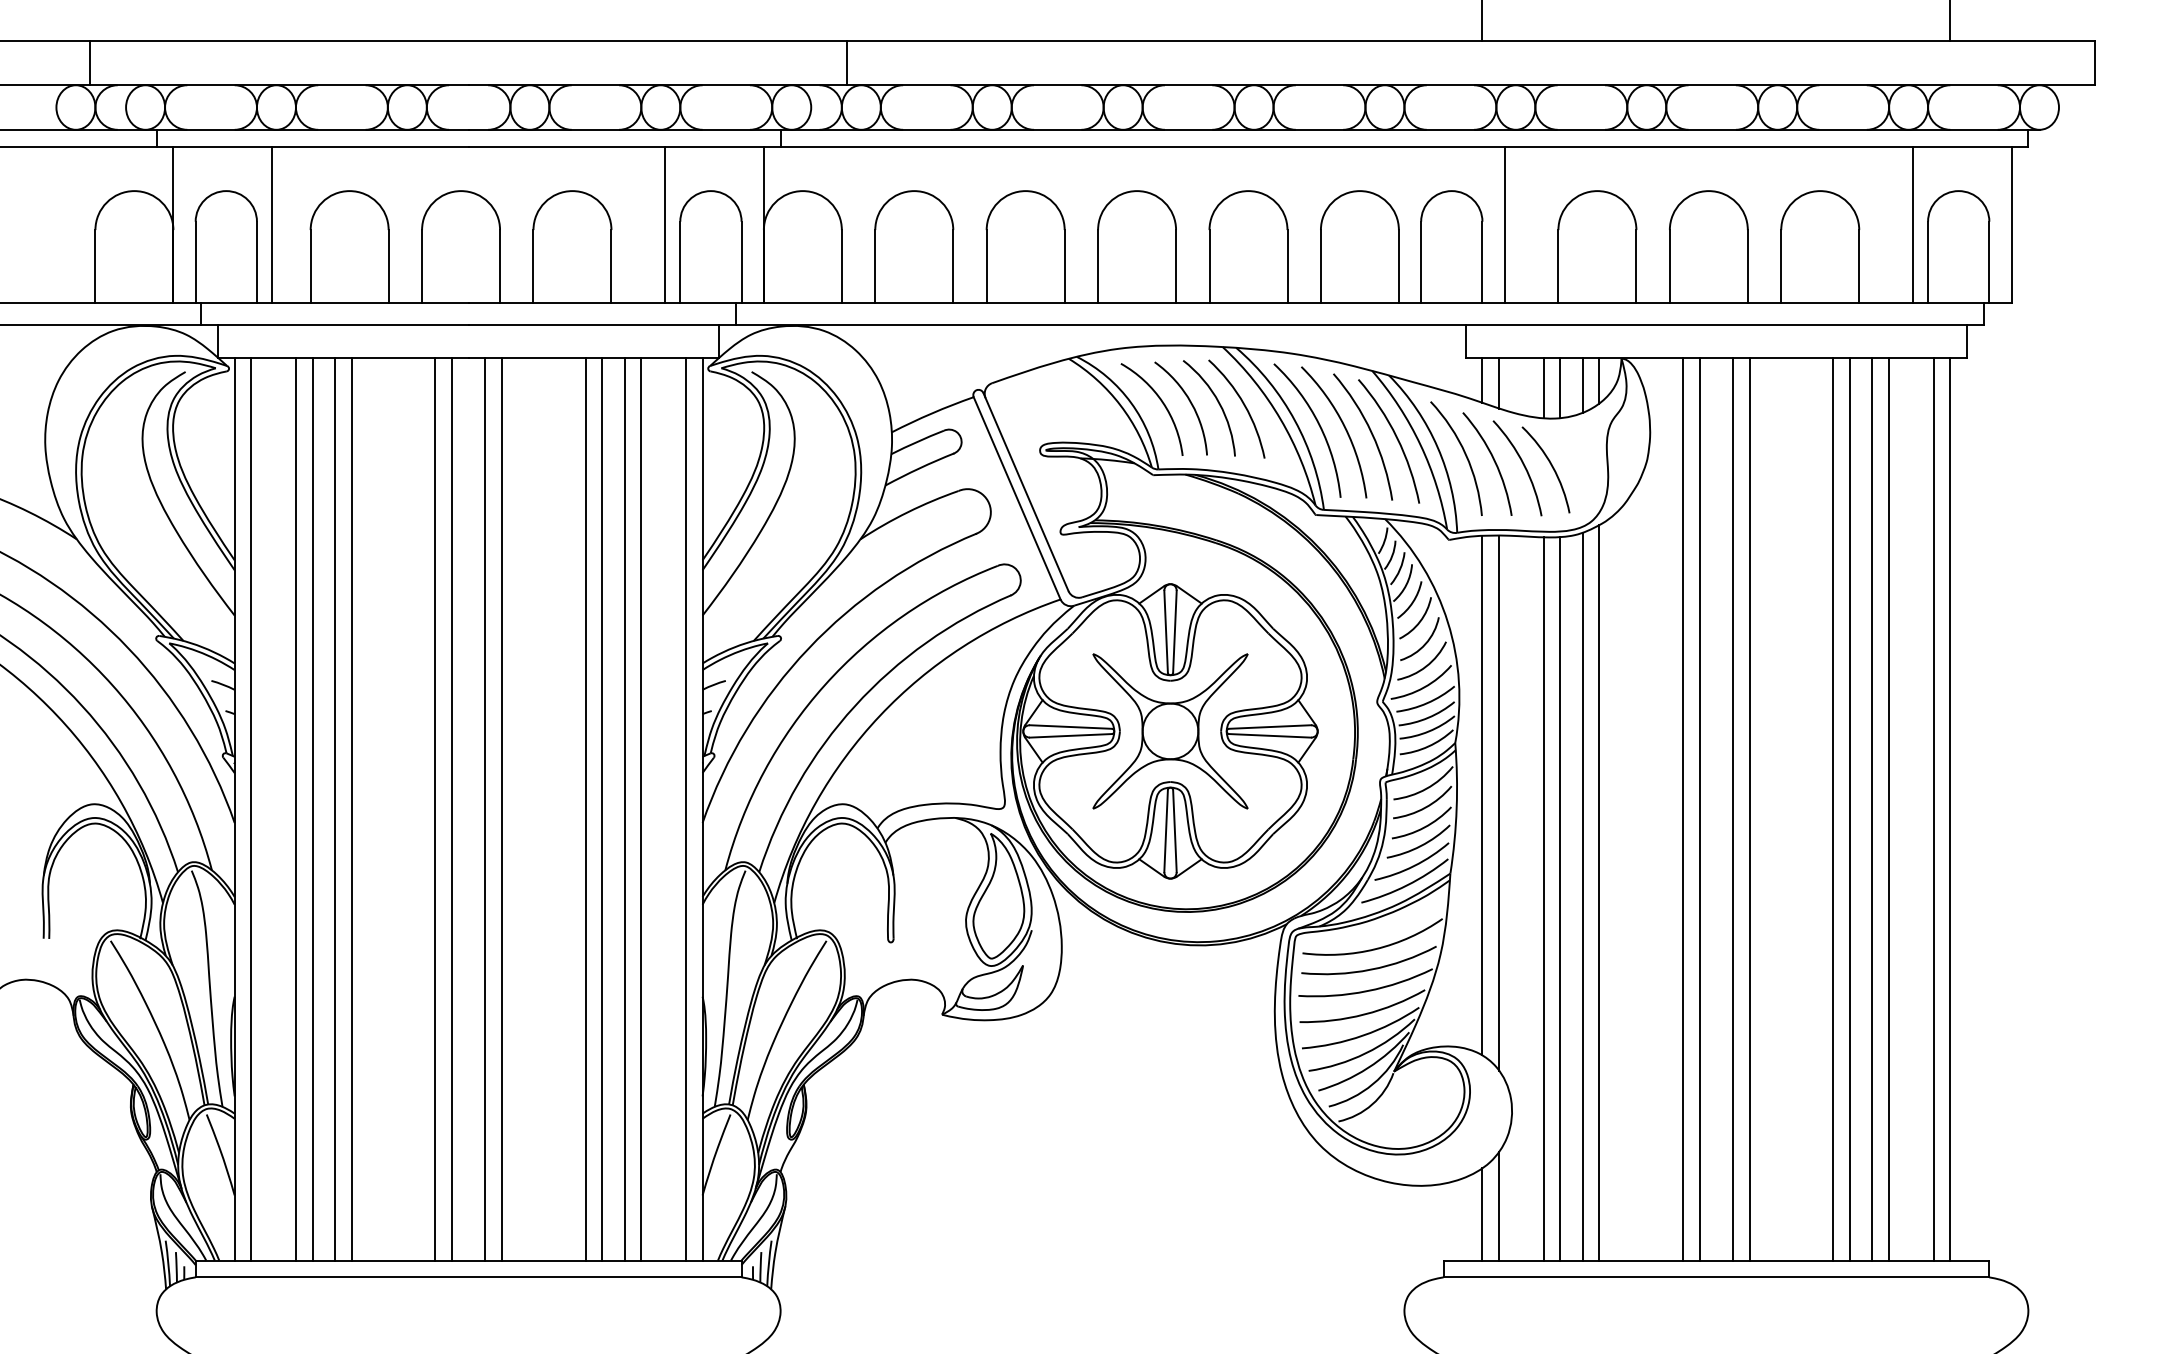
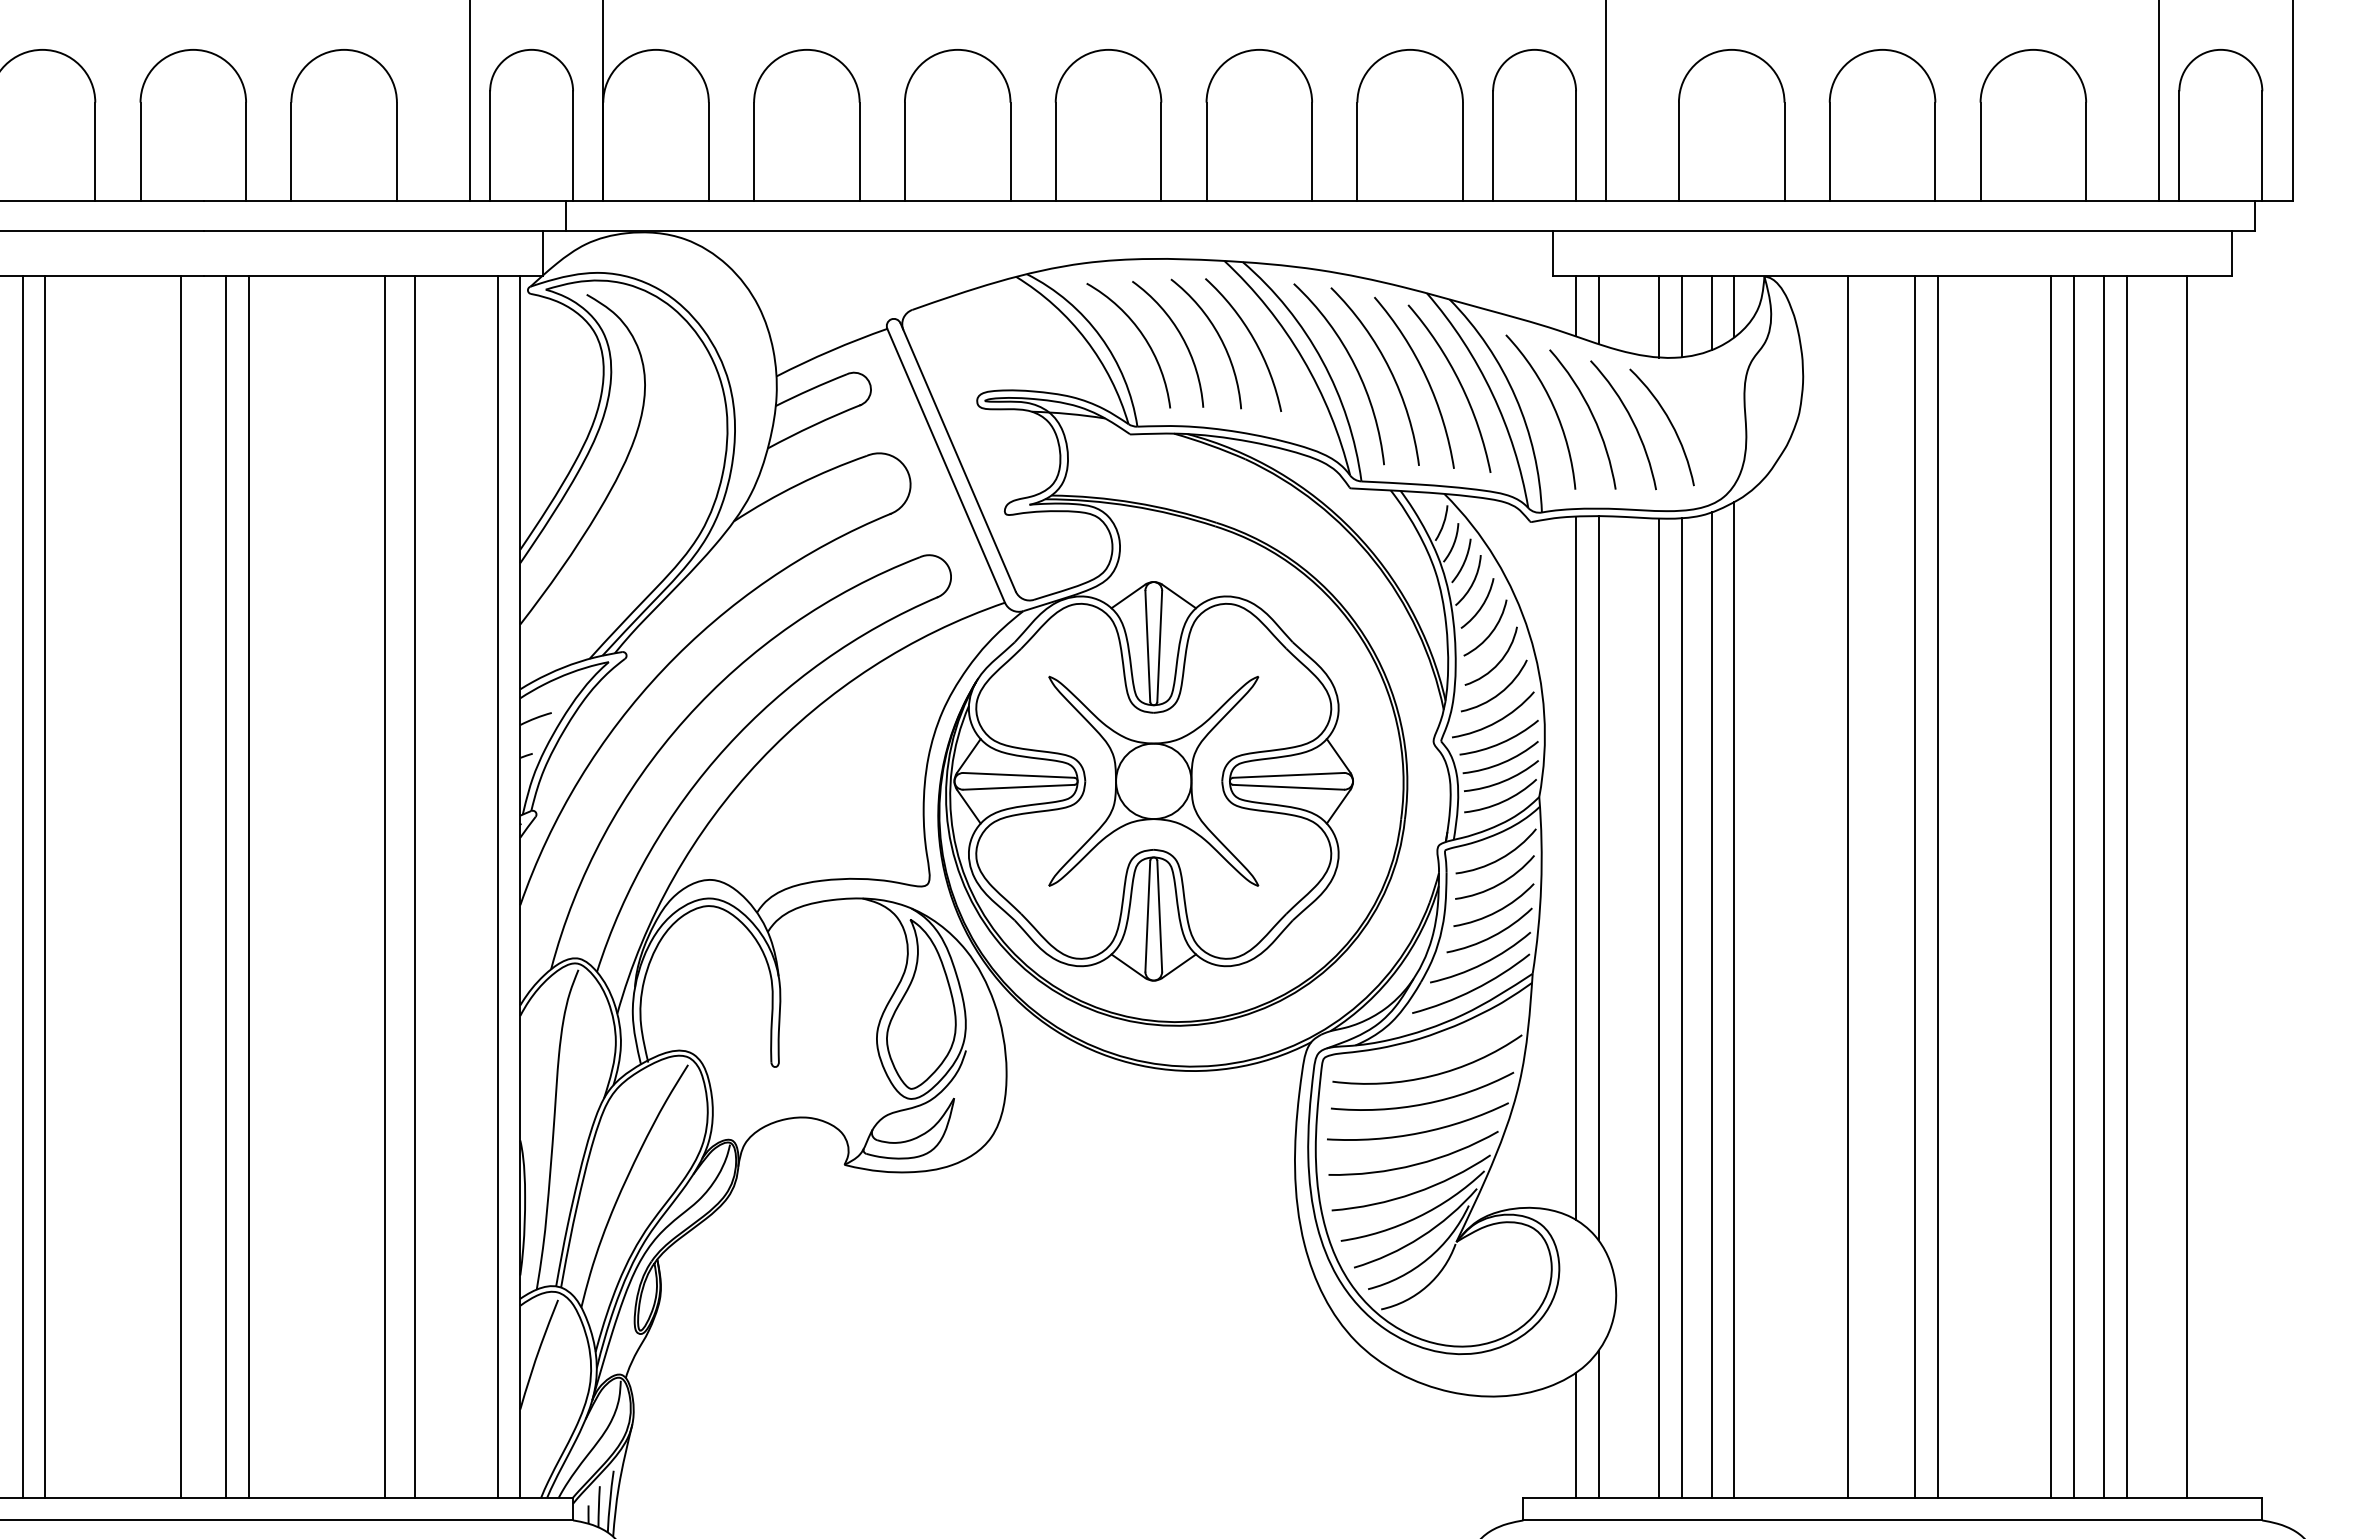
line: (435, 809) -> (158, 887), removed
line: (585, 809) -> (361, 887), removed
line: (641, 809) -> (437, 887), removed
line: (1699, 809) -> (1869, 887), removed
line: (1950, 809) -> (2209, 887), removed

